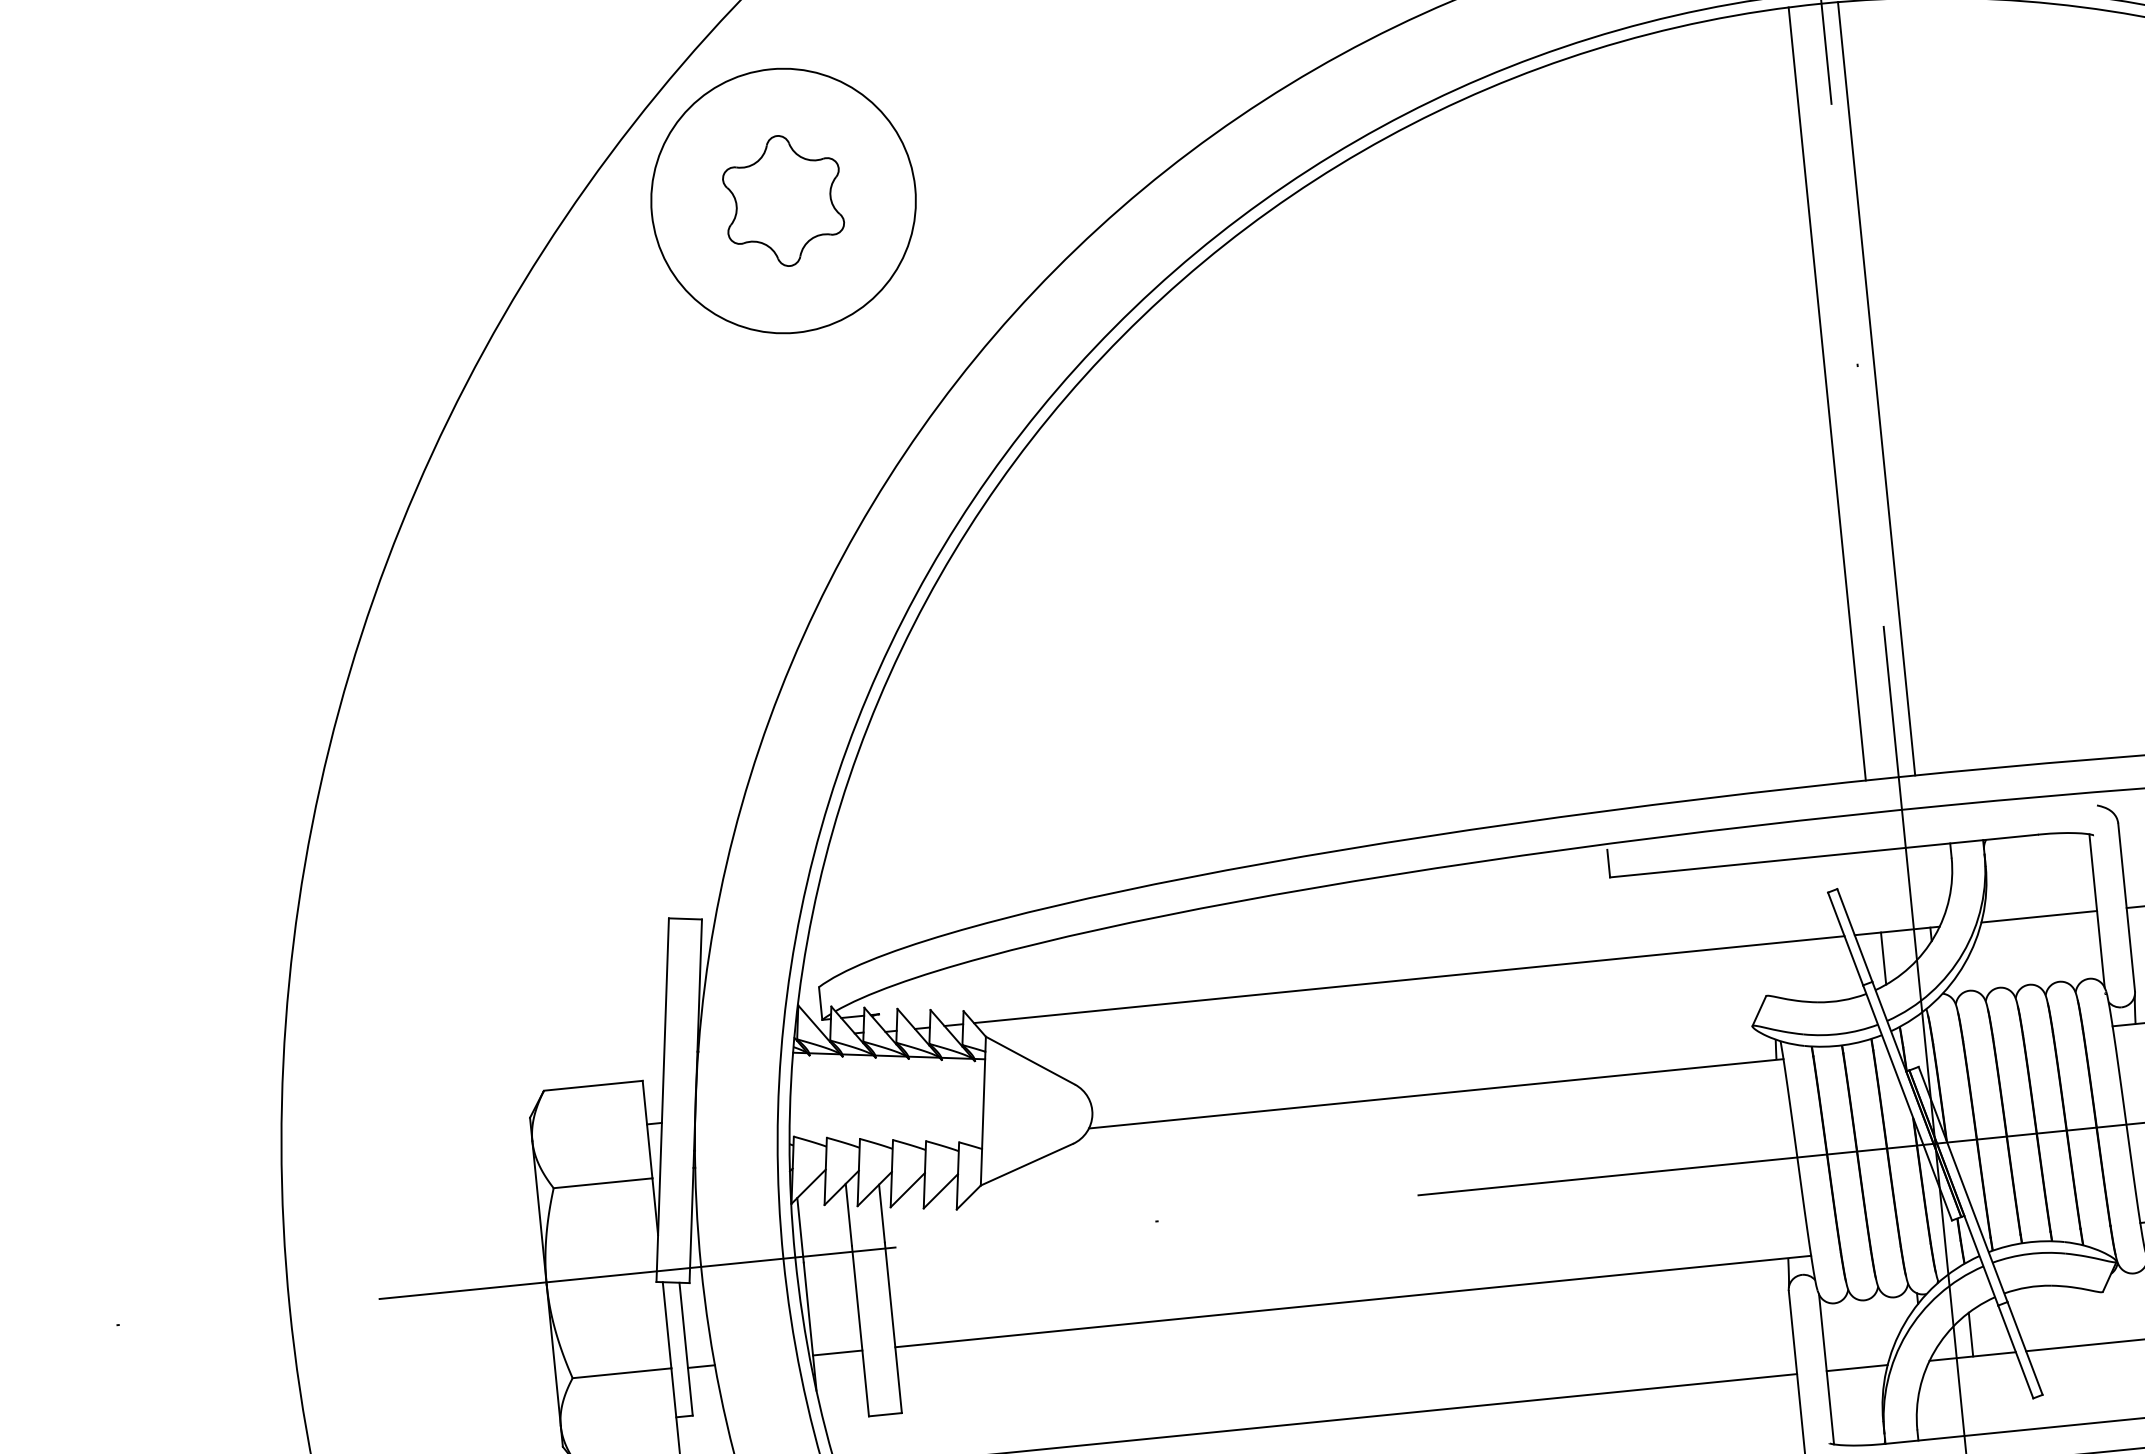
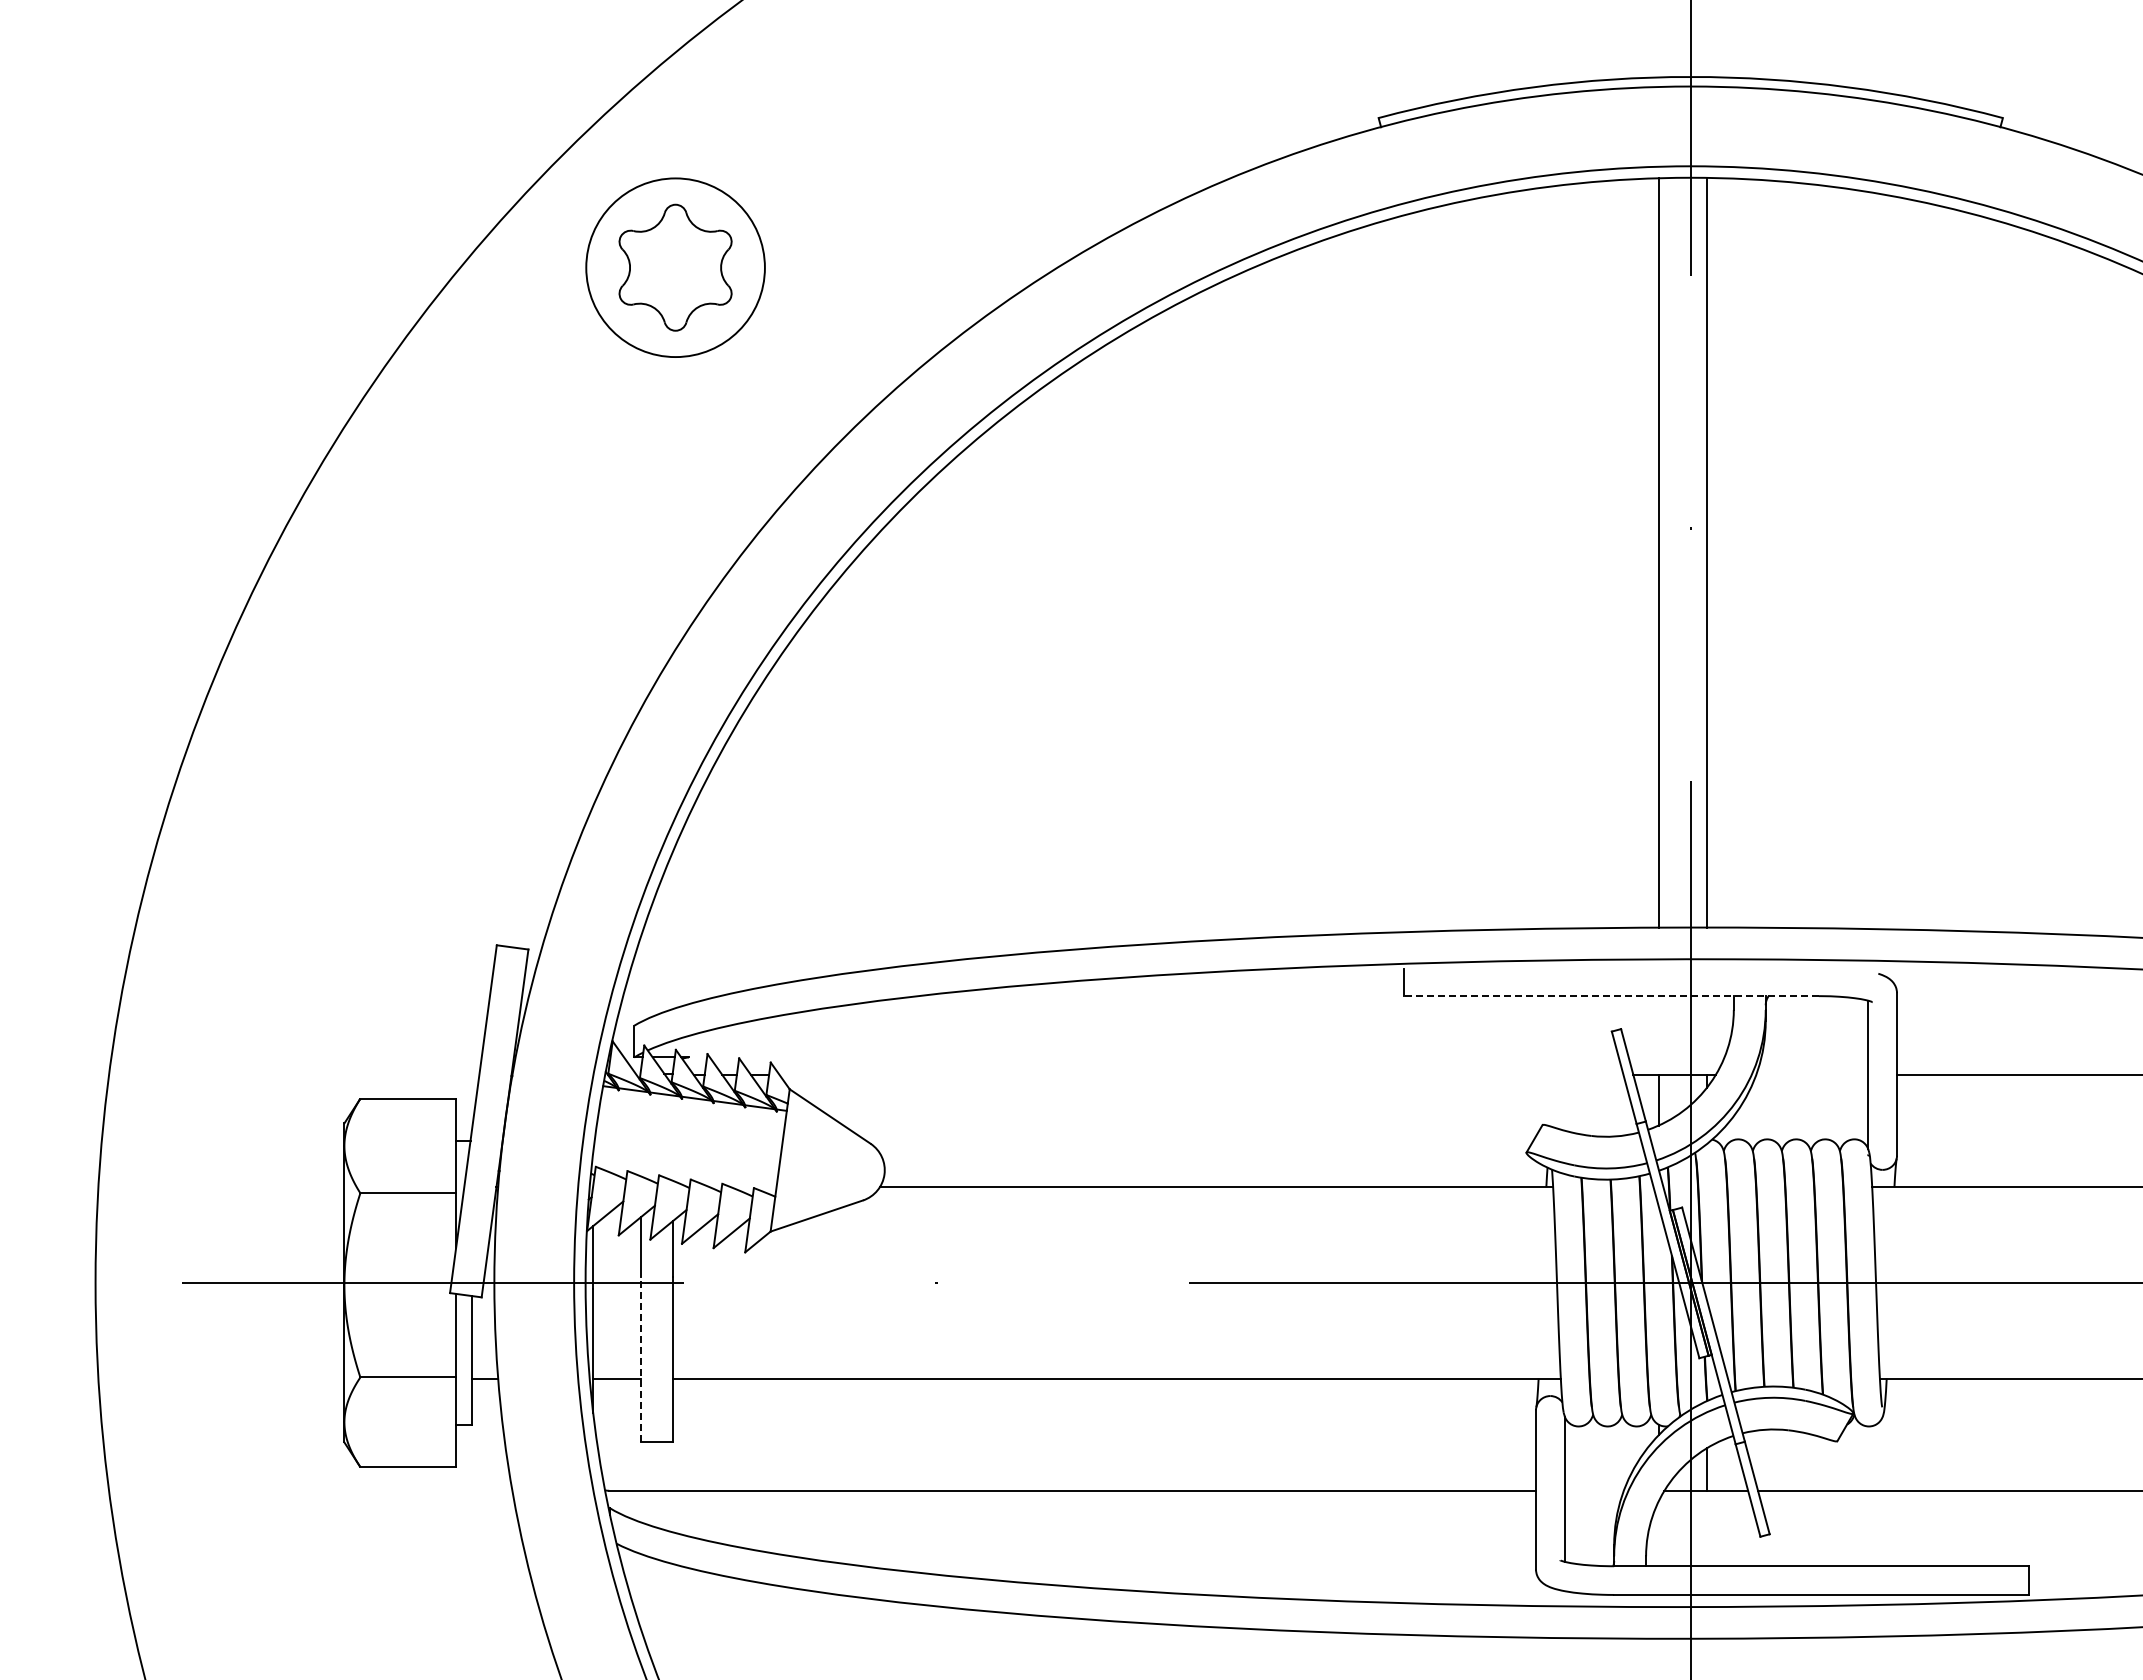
circle: (783, 200) -> (675, 267), size x0.7
line: (1823, 856) -> (1610, 996), solid -> dashed
line: (2039, 917) -> (1812, 1075), removed
line: (1409, 980) -> (1201, 1075), removed
line: (860, 1330) -> (641, 1359), solid -> dashed
line: (1856, 1367) -> (1593, 1490), removed

